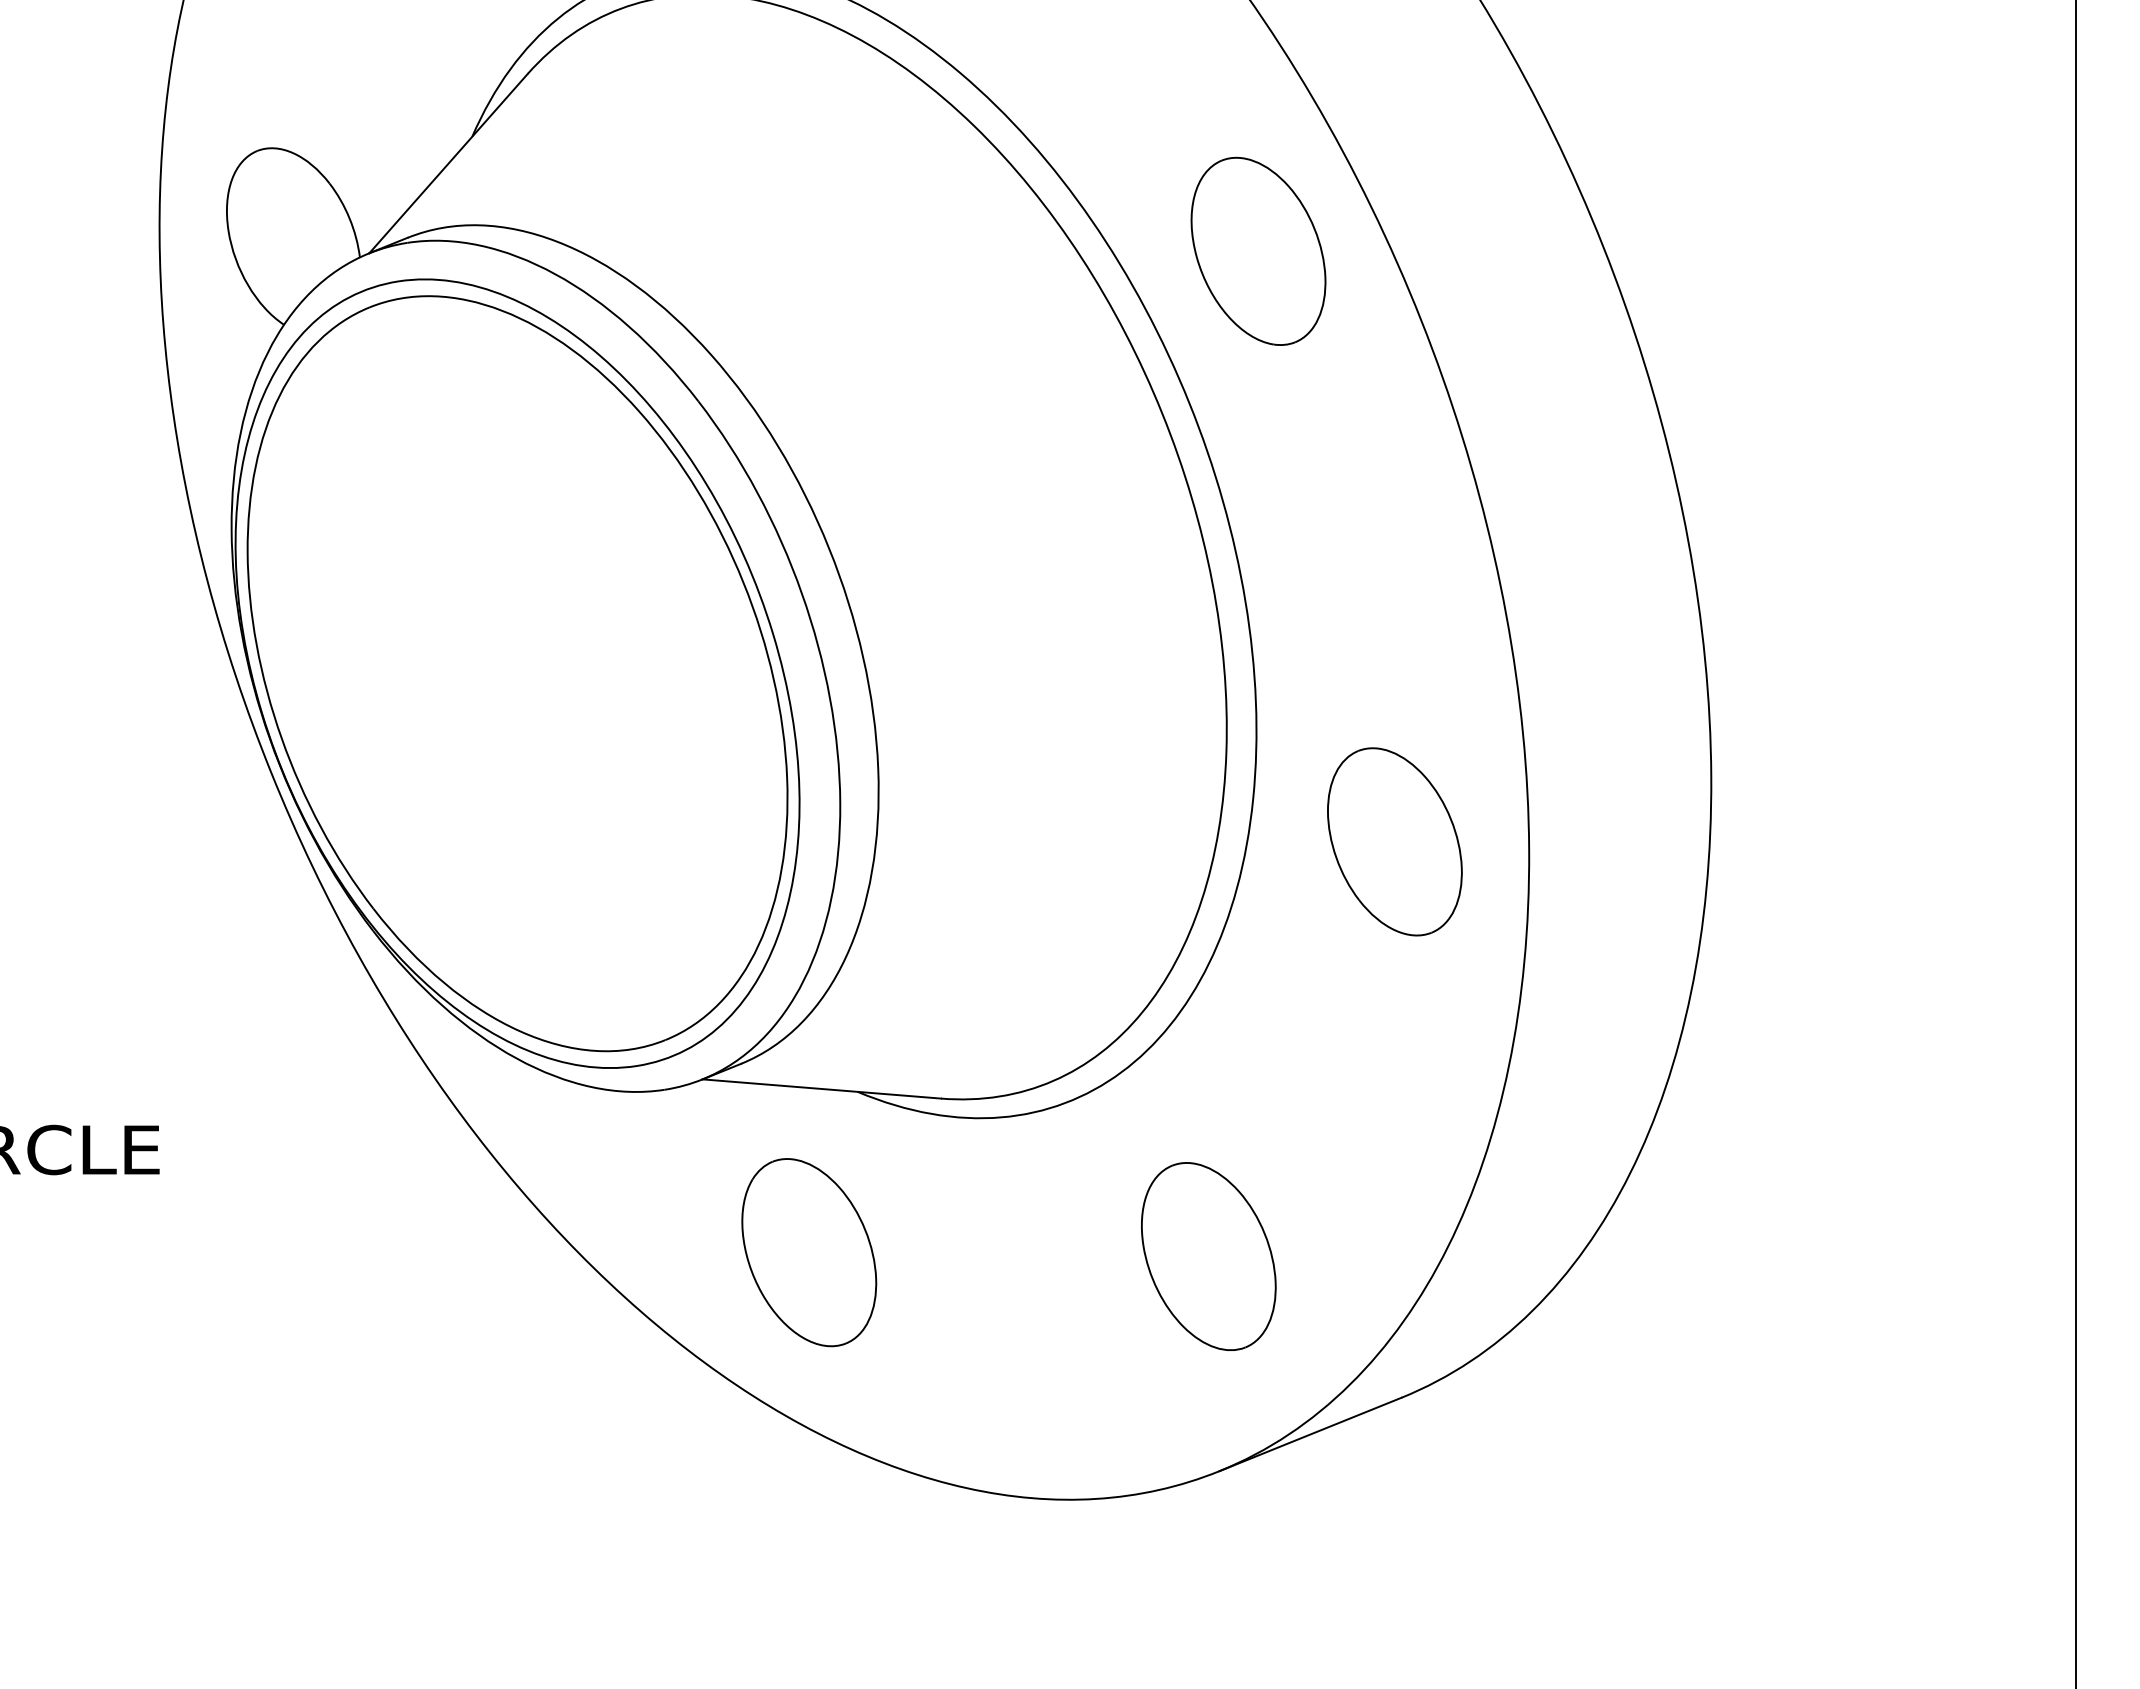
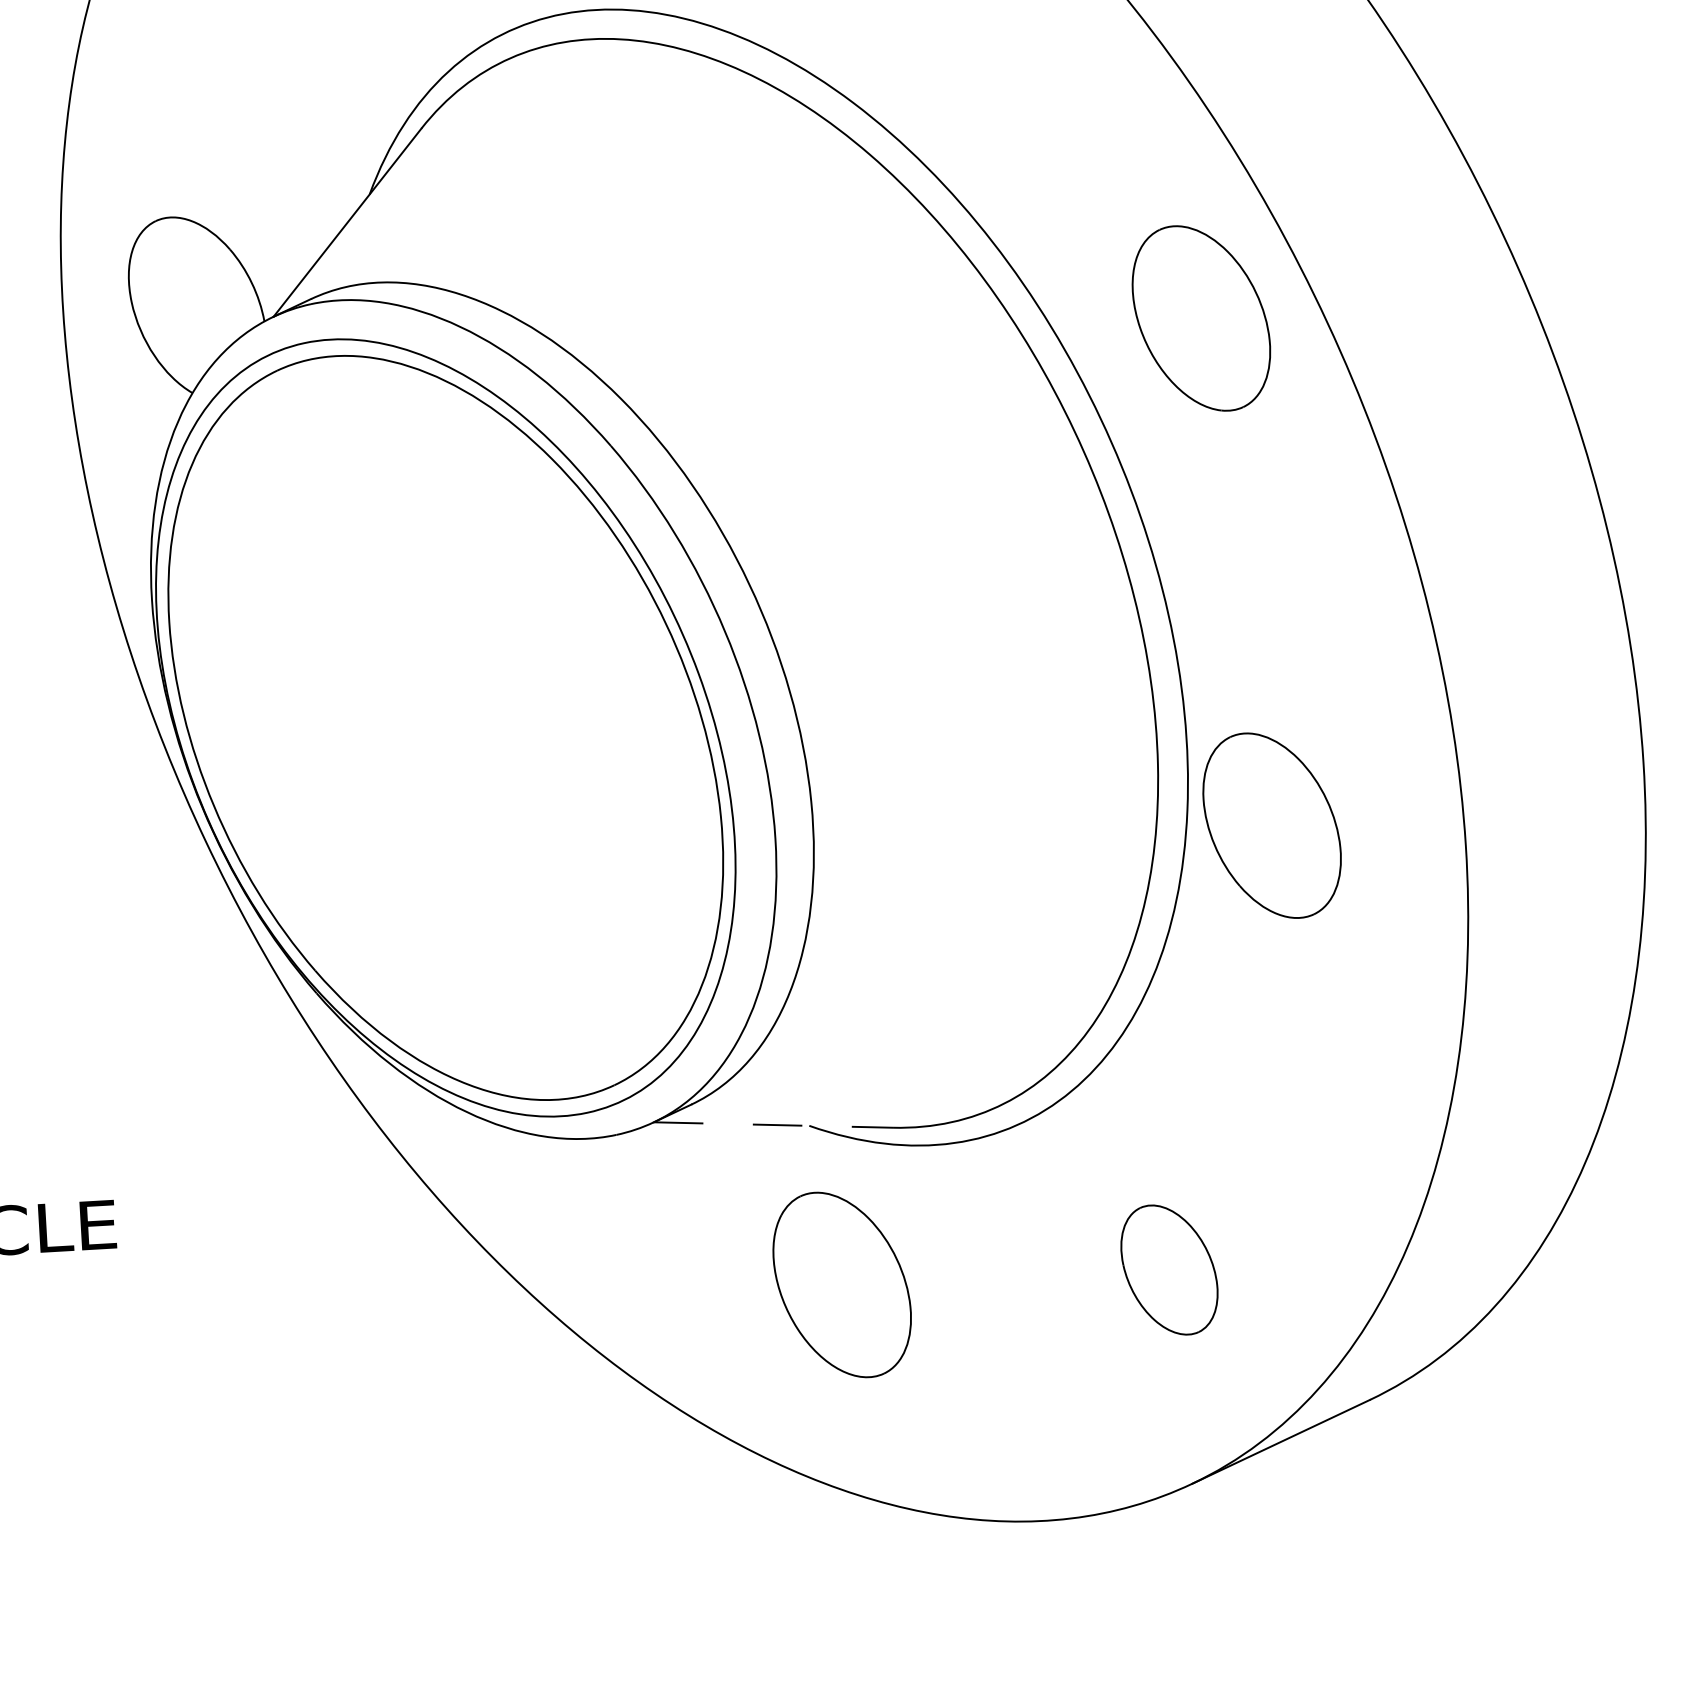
part: (1258, 250) -> (1201, 317), moved
part: (1394, 841) -> (1271, 825), moved
line: (821, 1088) -> (773, 1124), solid -> dashed
part: (809, 1252) -> (842, 1284), moved
part: (1208, 1256) -> (1169, 1270), size x0.7

